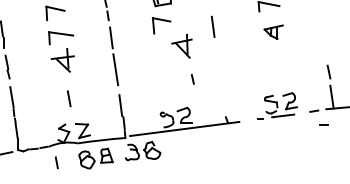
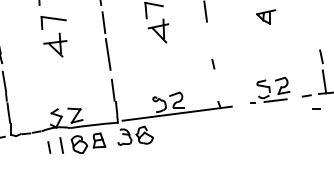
part: (181, 46) -> (157, 31), moved
line: (192, 79) -> (212, 64), moved
line: (69, 98) -> (61, 145), moved

